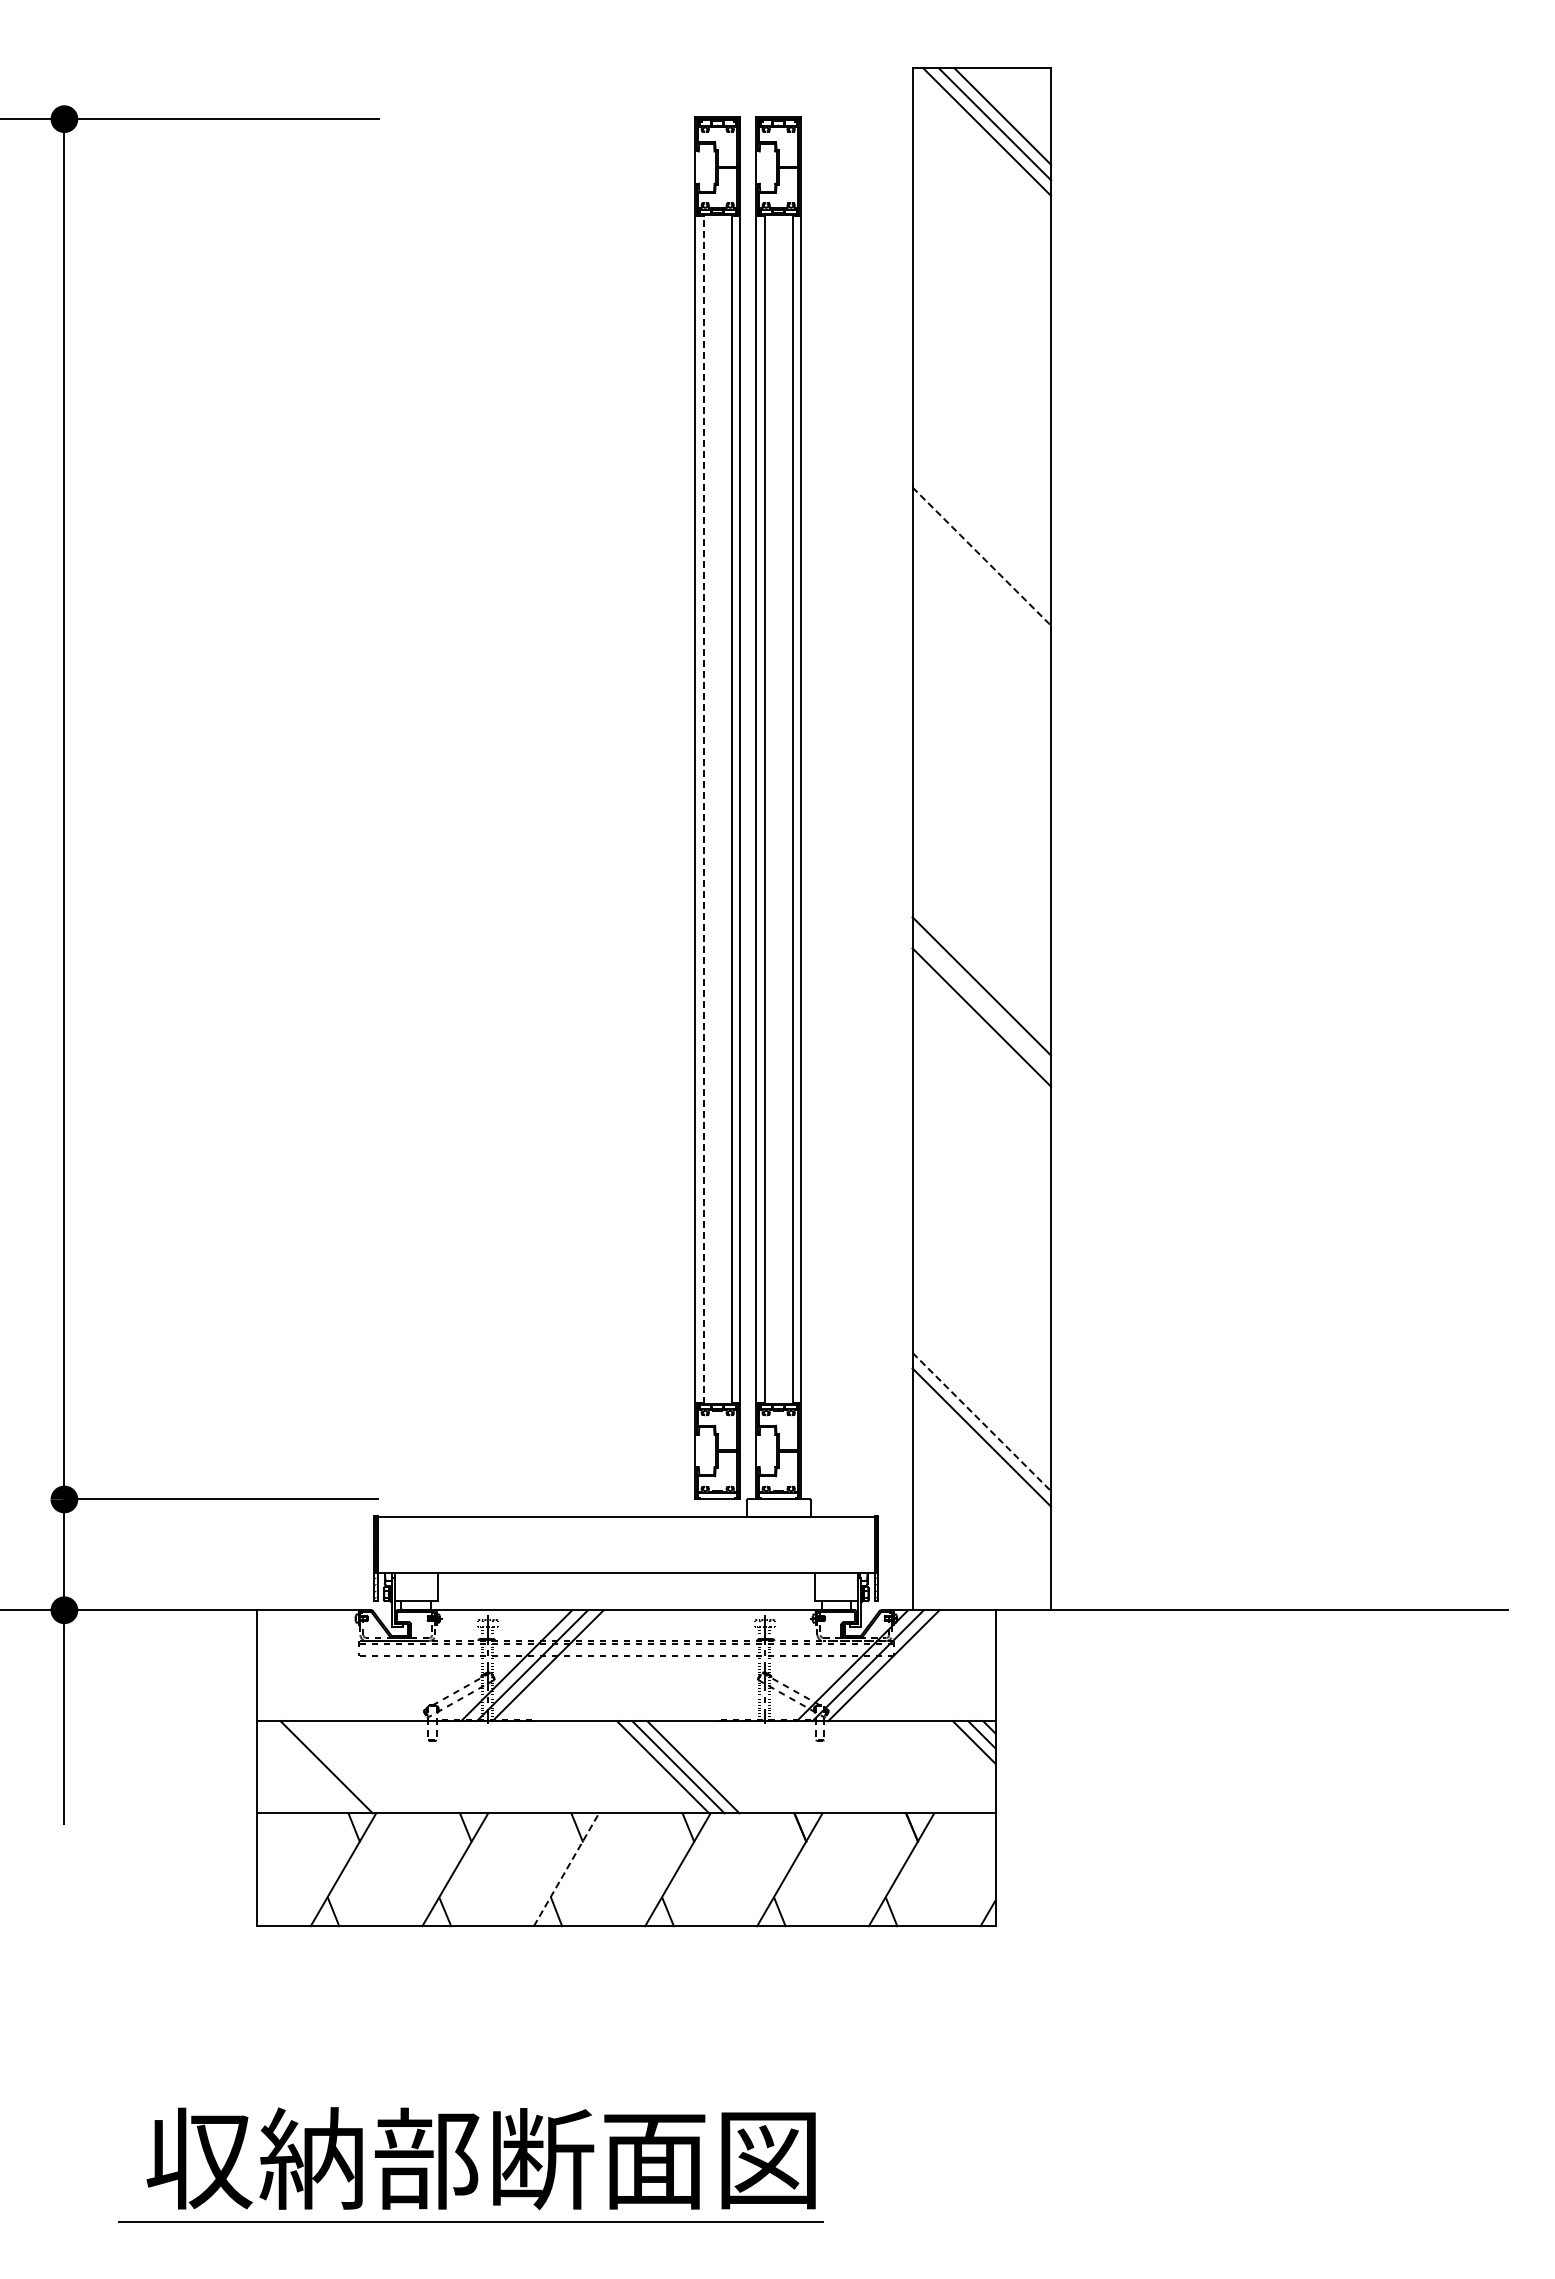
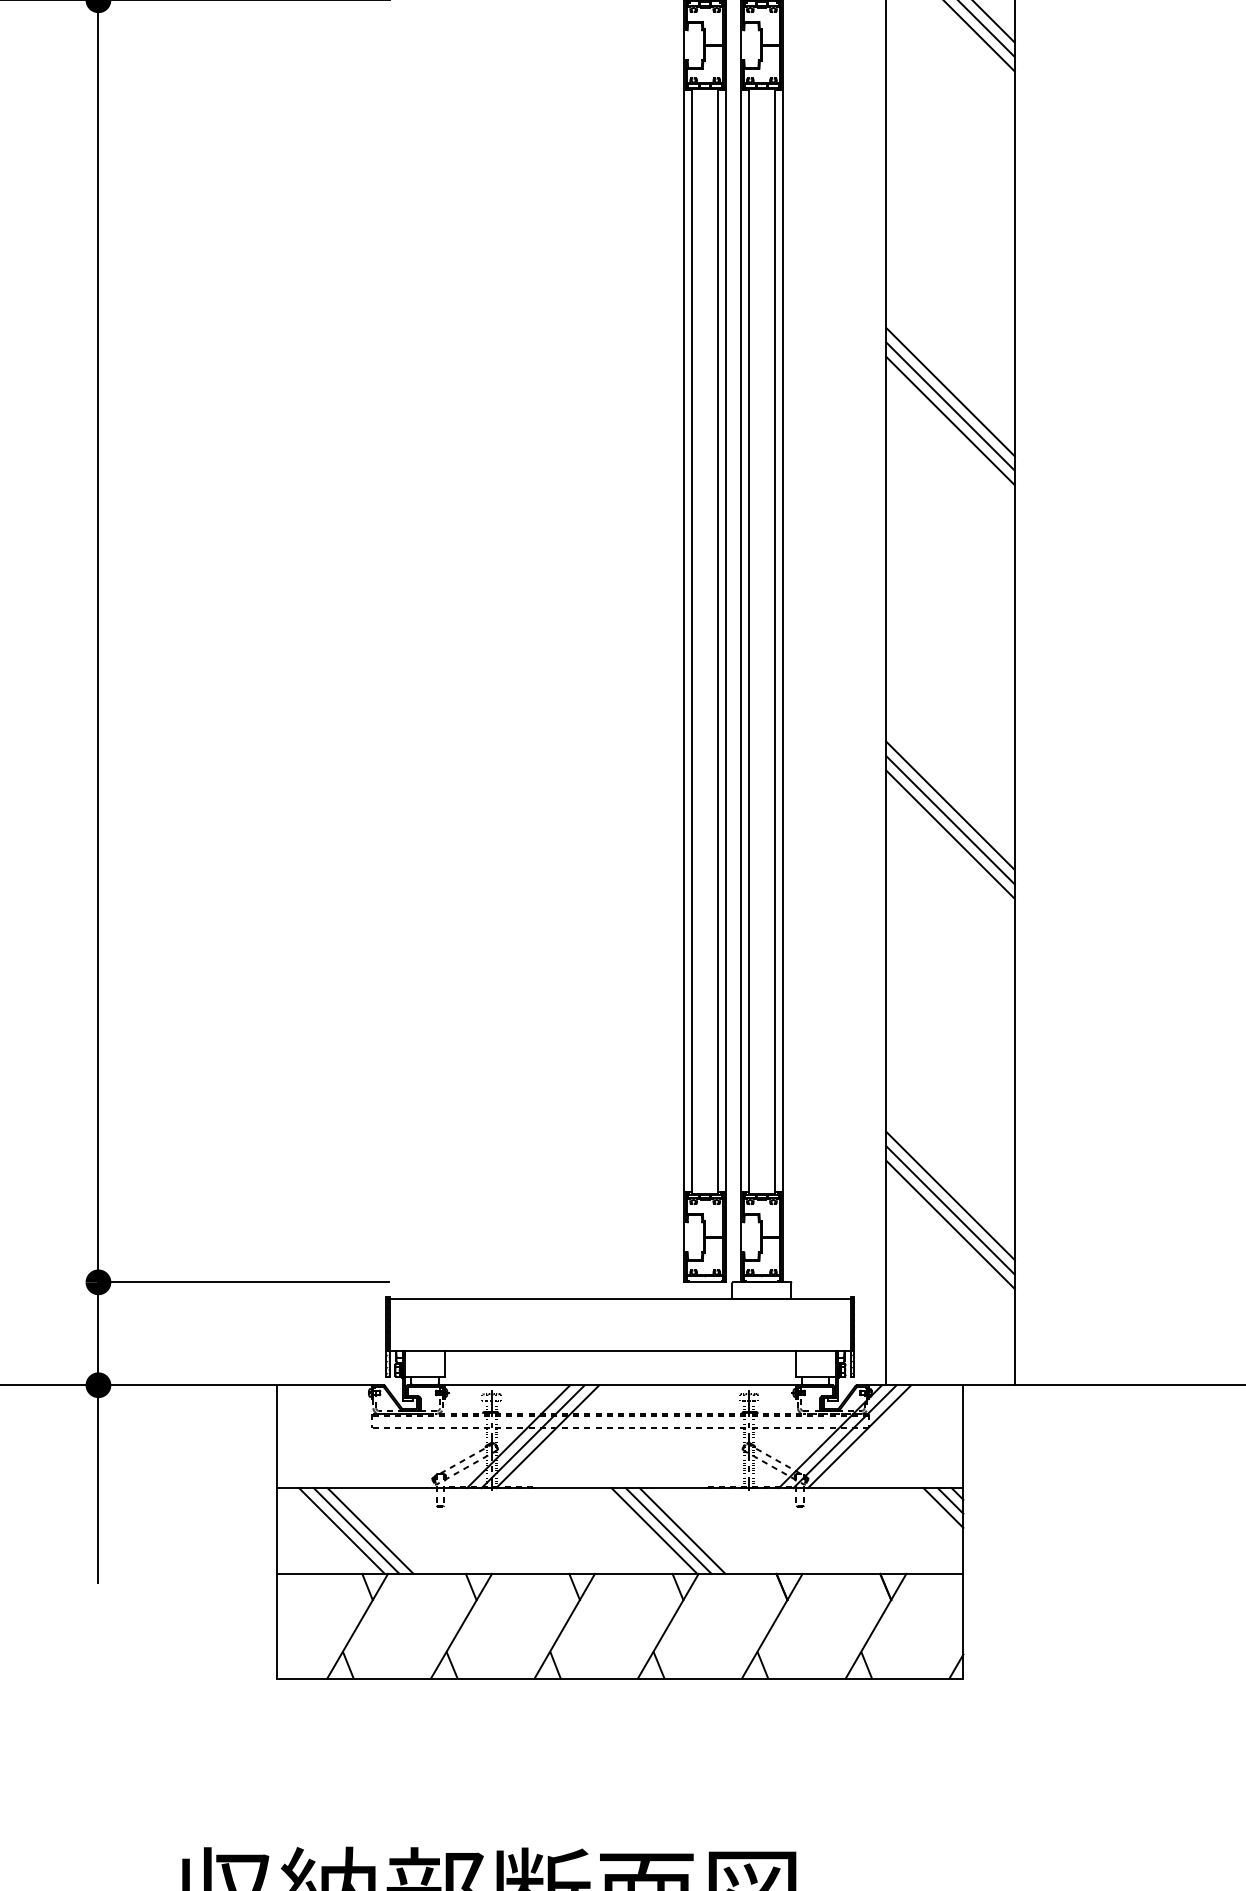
line: (981, 540) -> (950, 391), added
line: (981, 556) -> (950, 406), dashed -> solid
line: (981, 571) -> (950, 420), added
line: (703, 809) -> (692, 641), dashed -> solid
line: (981, 1001) -> (950, 819), added
line: (981, 1406) -> (950, 1195), added
line: (981, 1422) -> (950, 1210), dashed -> solid
line: (342, 1767) -> (356, 1531), added
line: (357, 1767) -> (370, 1531), added
line: (566, 1869) -> (564, 1626), dashed -> solid

